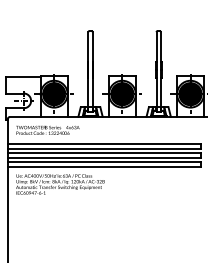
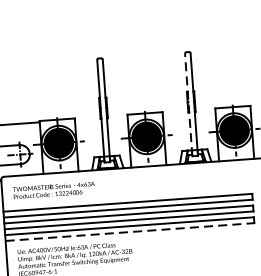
line: (156, 71) -> (188, 104), solid -> dashed
line: (104, 166) -> (130, 231), solid -> dashed

